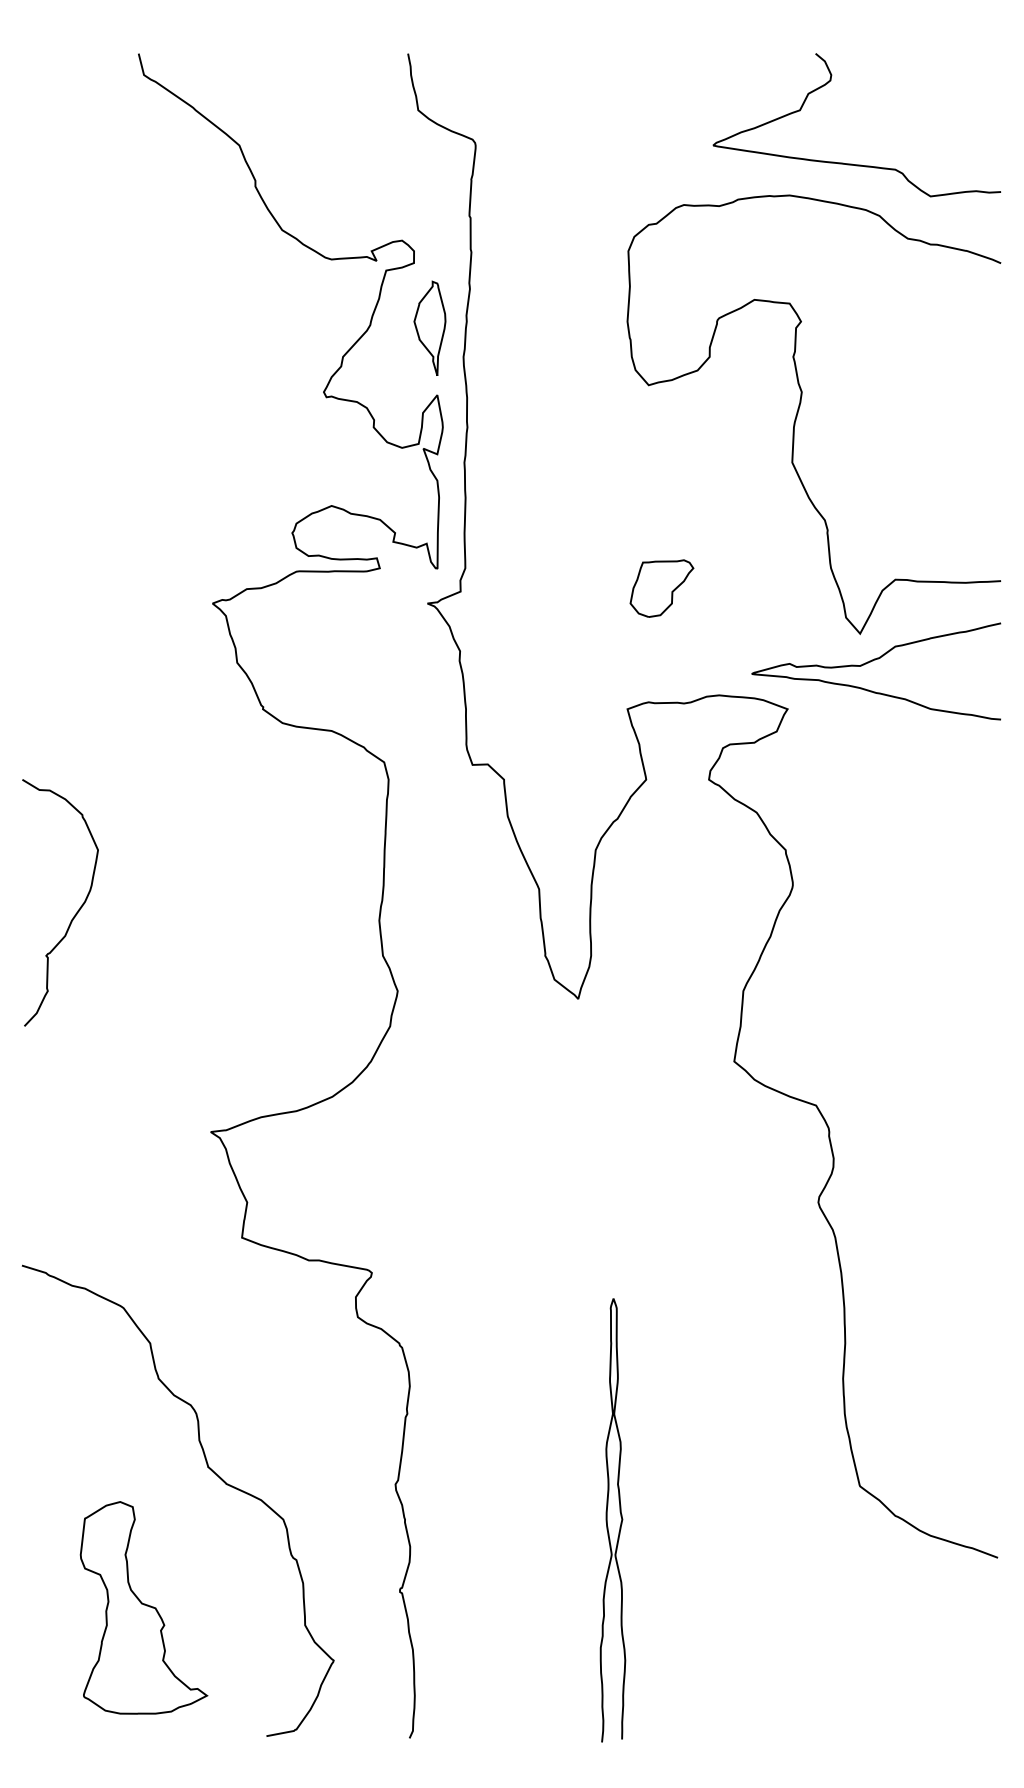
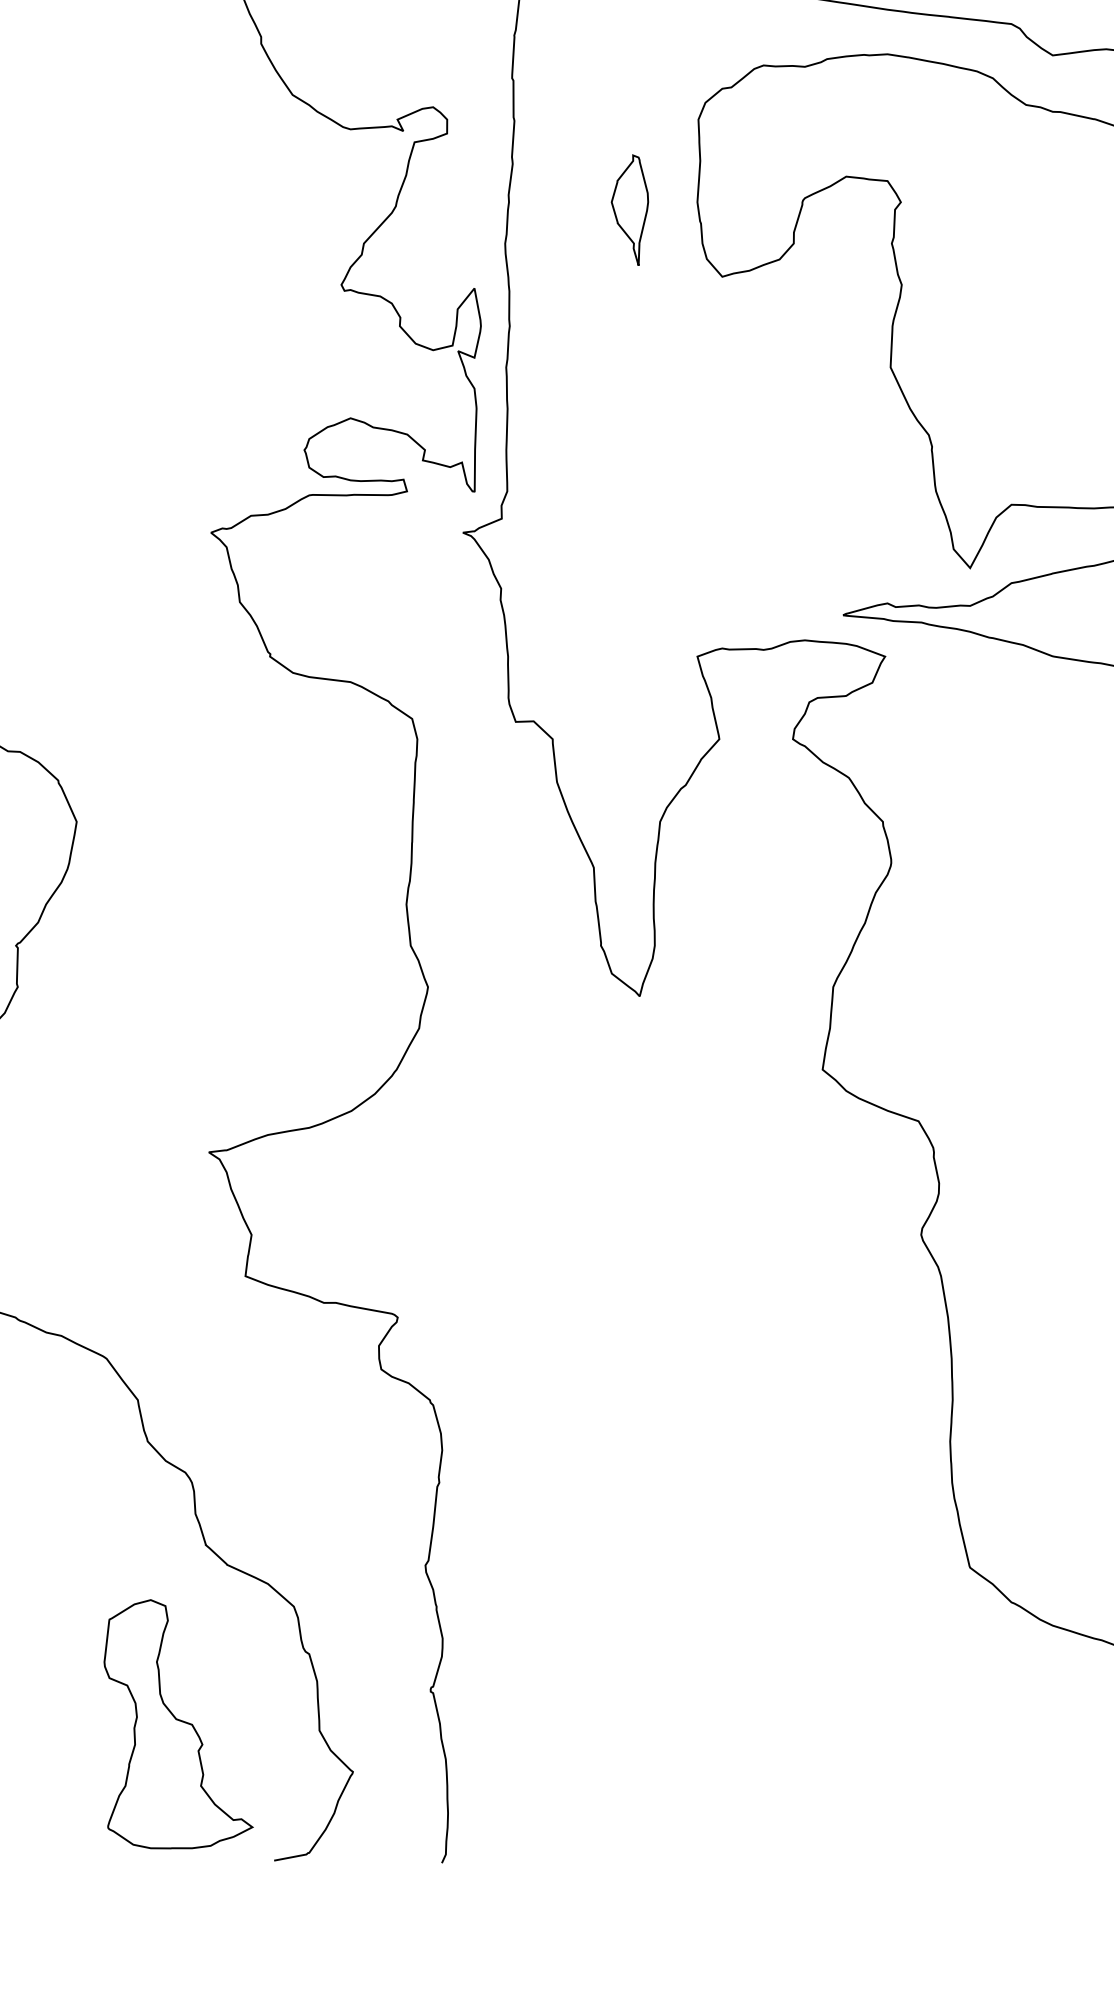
part: (429, 327) -> (629, 209), moved
part: (661, 588) -> (737, 515), removed
curve: (607, 1520) -> (673, 1607), removed
part: (143, 1607) -> (178, 1723), moved

